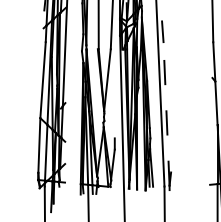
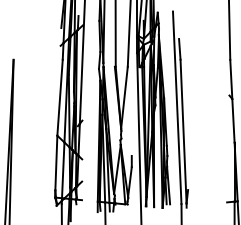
line: (166, 113) -> (183, 131), dashed -> solid

